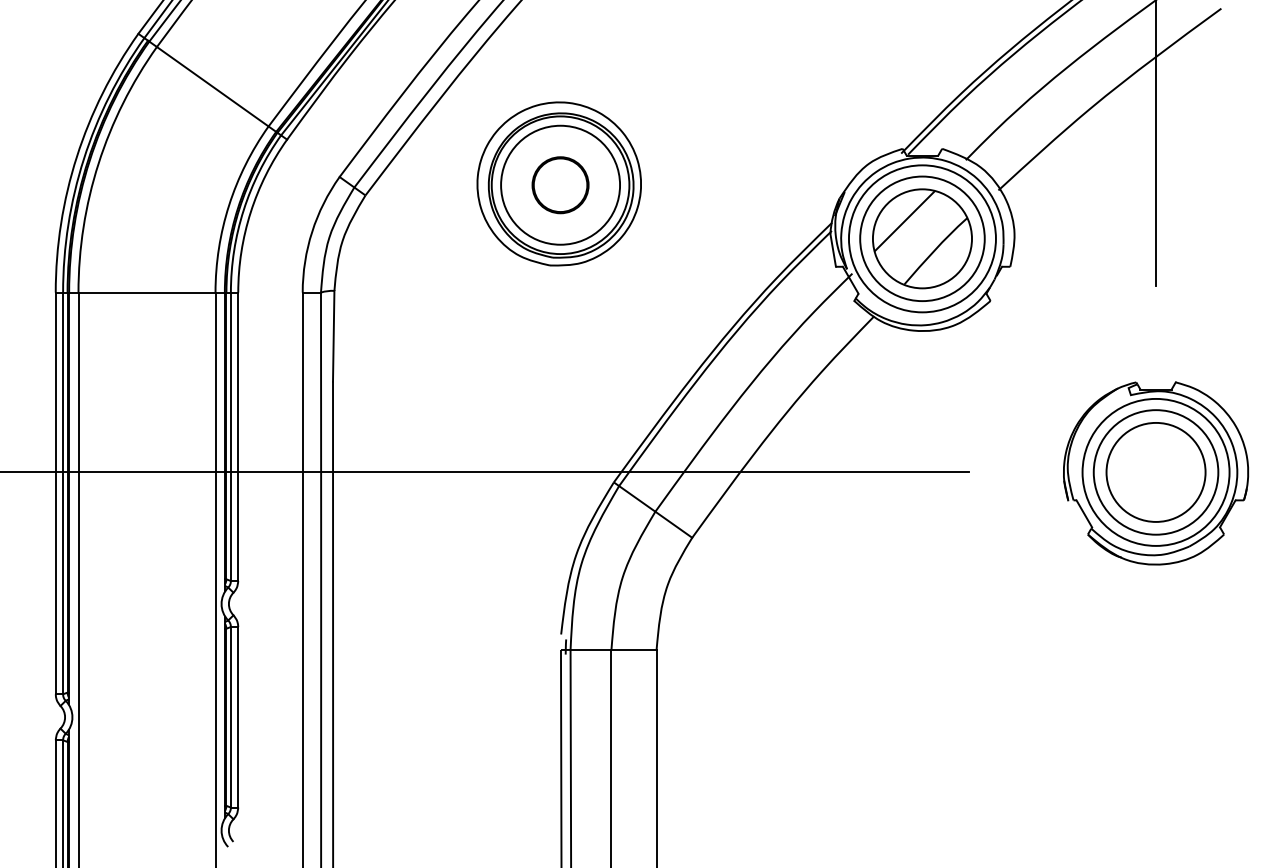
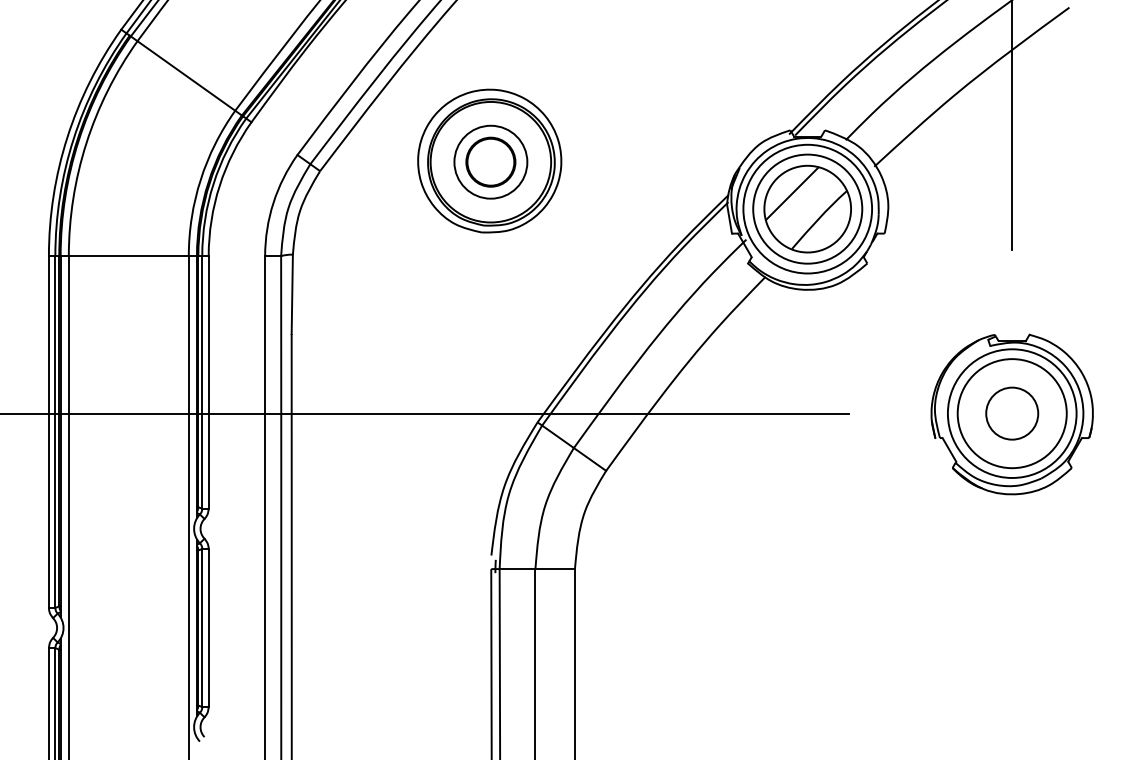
circle: (560, 184) -> (490, 161), size x0.7
circle: (1155, 471) -> (1011, 412), size x0.6

